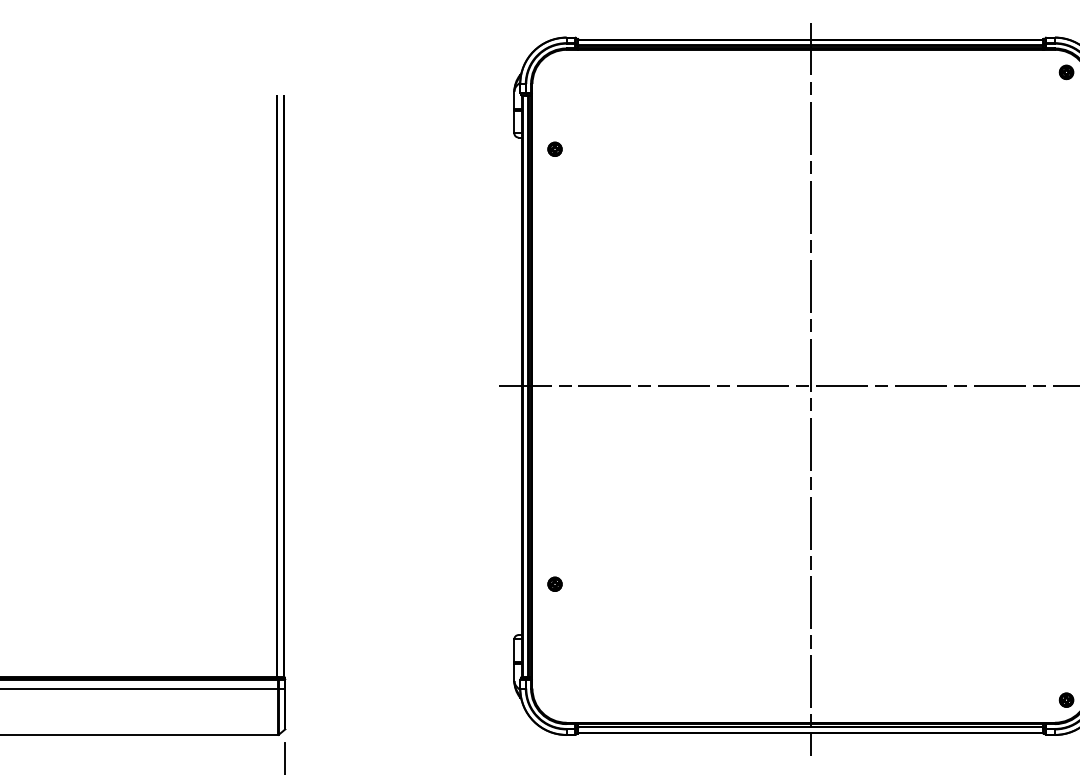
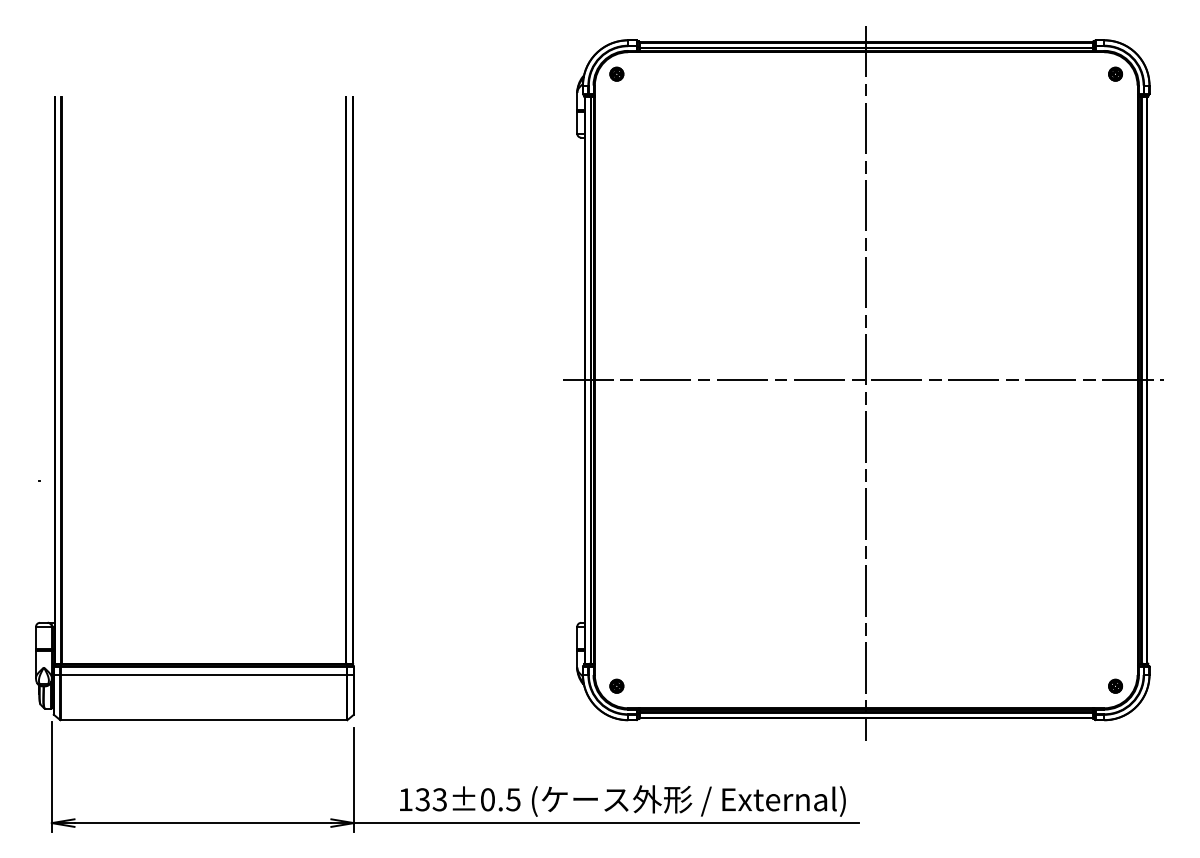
part: (554, 148) -> (616, 73), moved
part: (554, 583) -> (616, 685), moved

